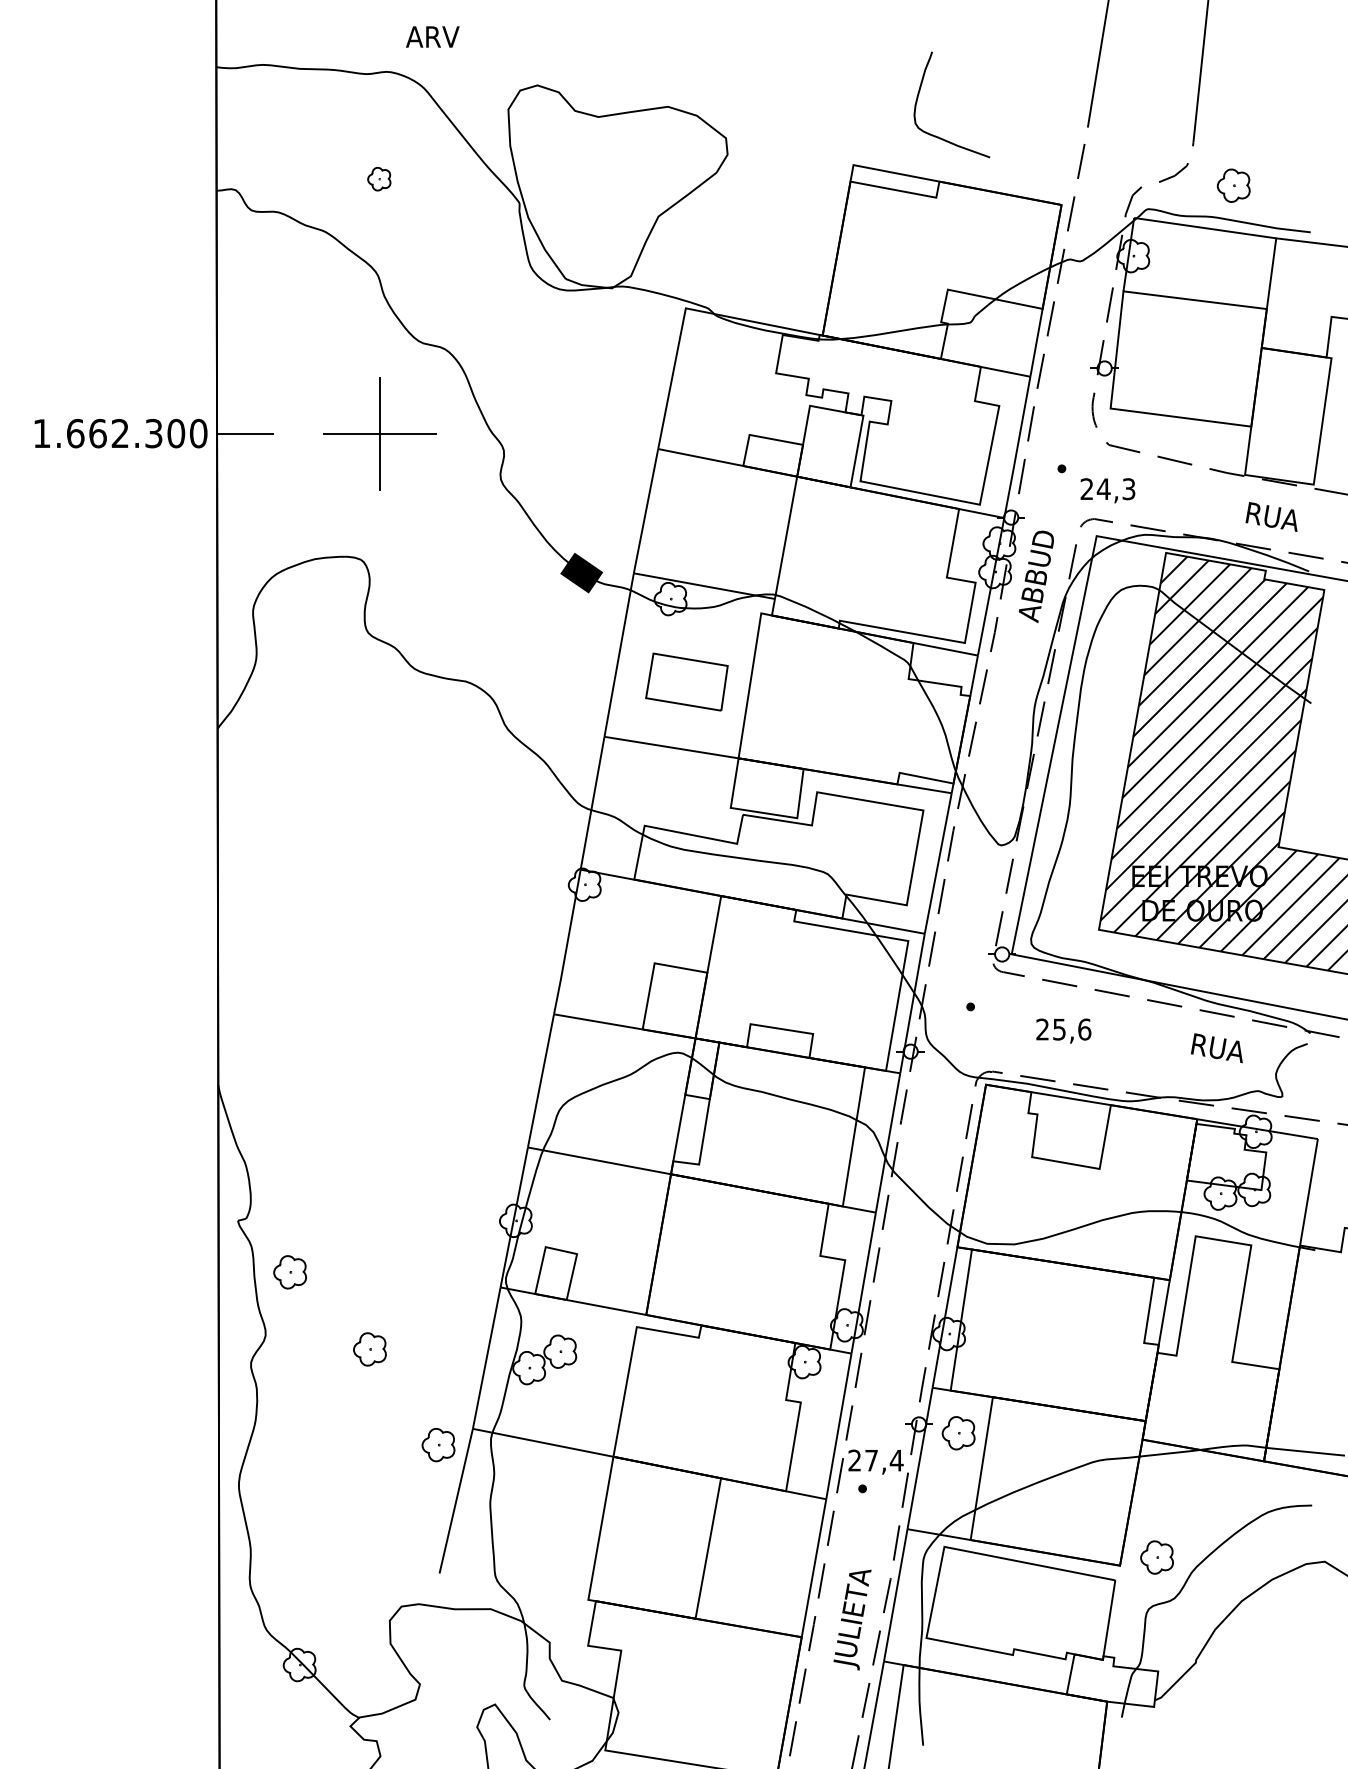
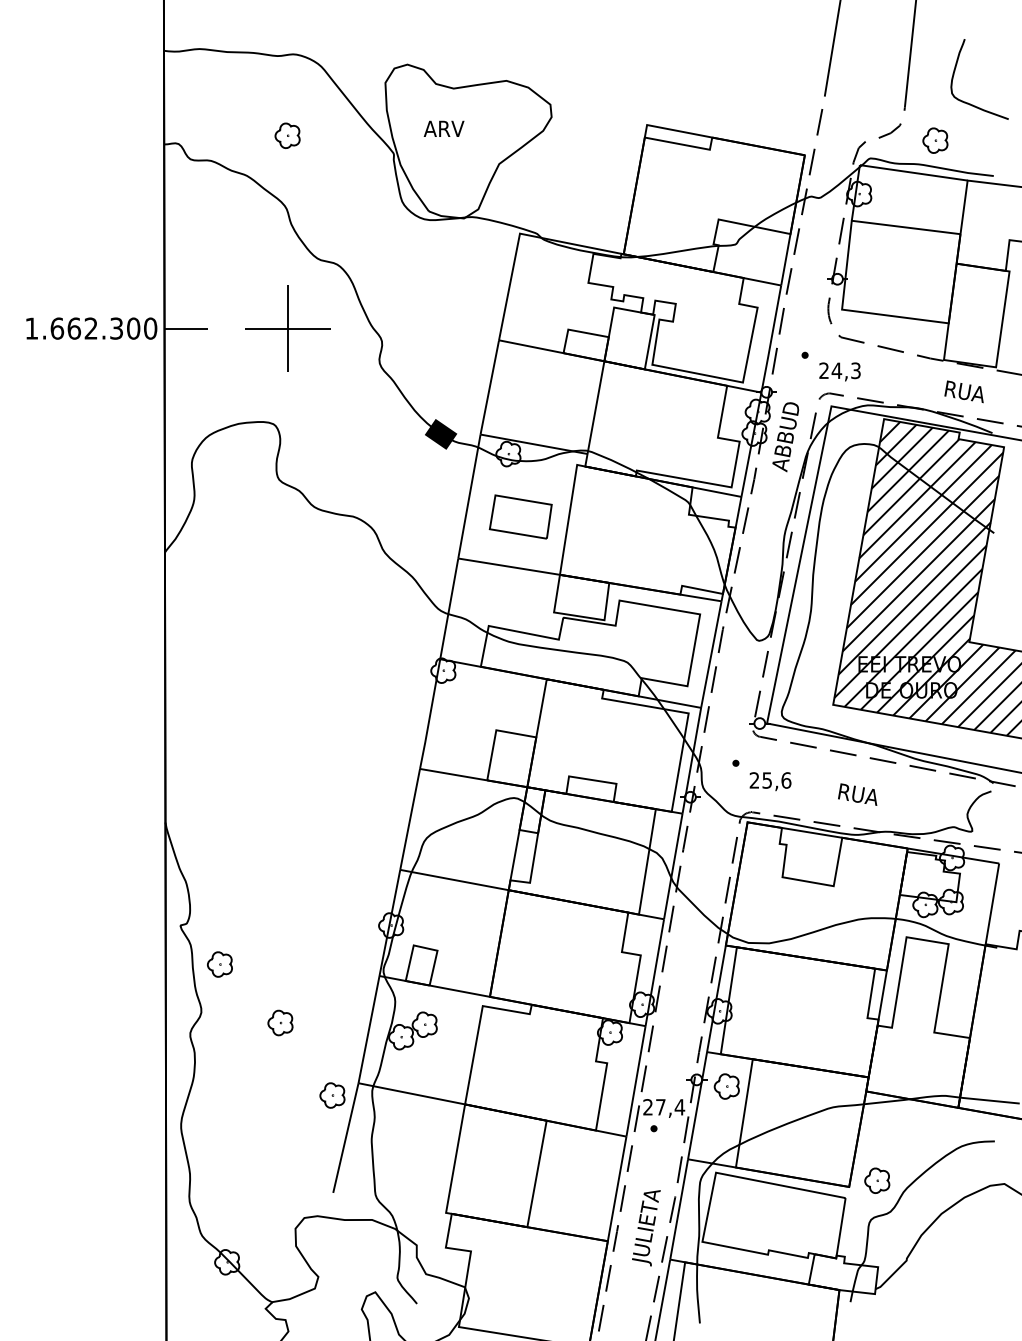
text: (431, 36) -> (443, 128), moved
curve: (919, 94) -> (955, 71), moved
part: (379, 178) -> (287, 135), size x1.43
text: (1063, 1030) -> (770, 781), moved
text: (1216, 1048) -> (857, 794), moved

